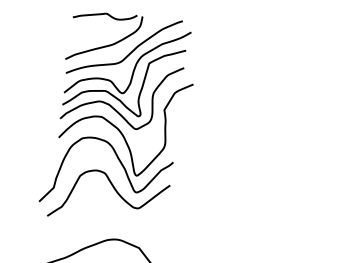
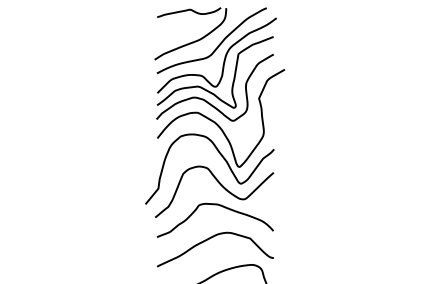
curve: (107, 211) -> (214, 205), added

